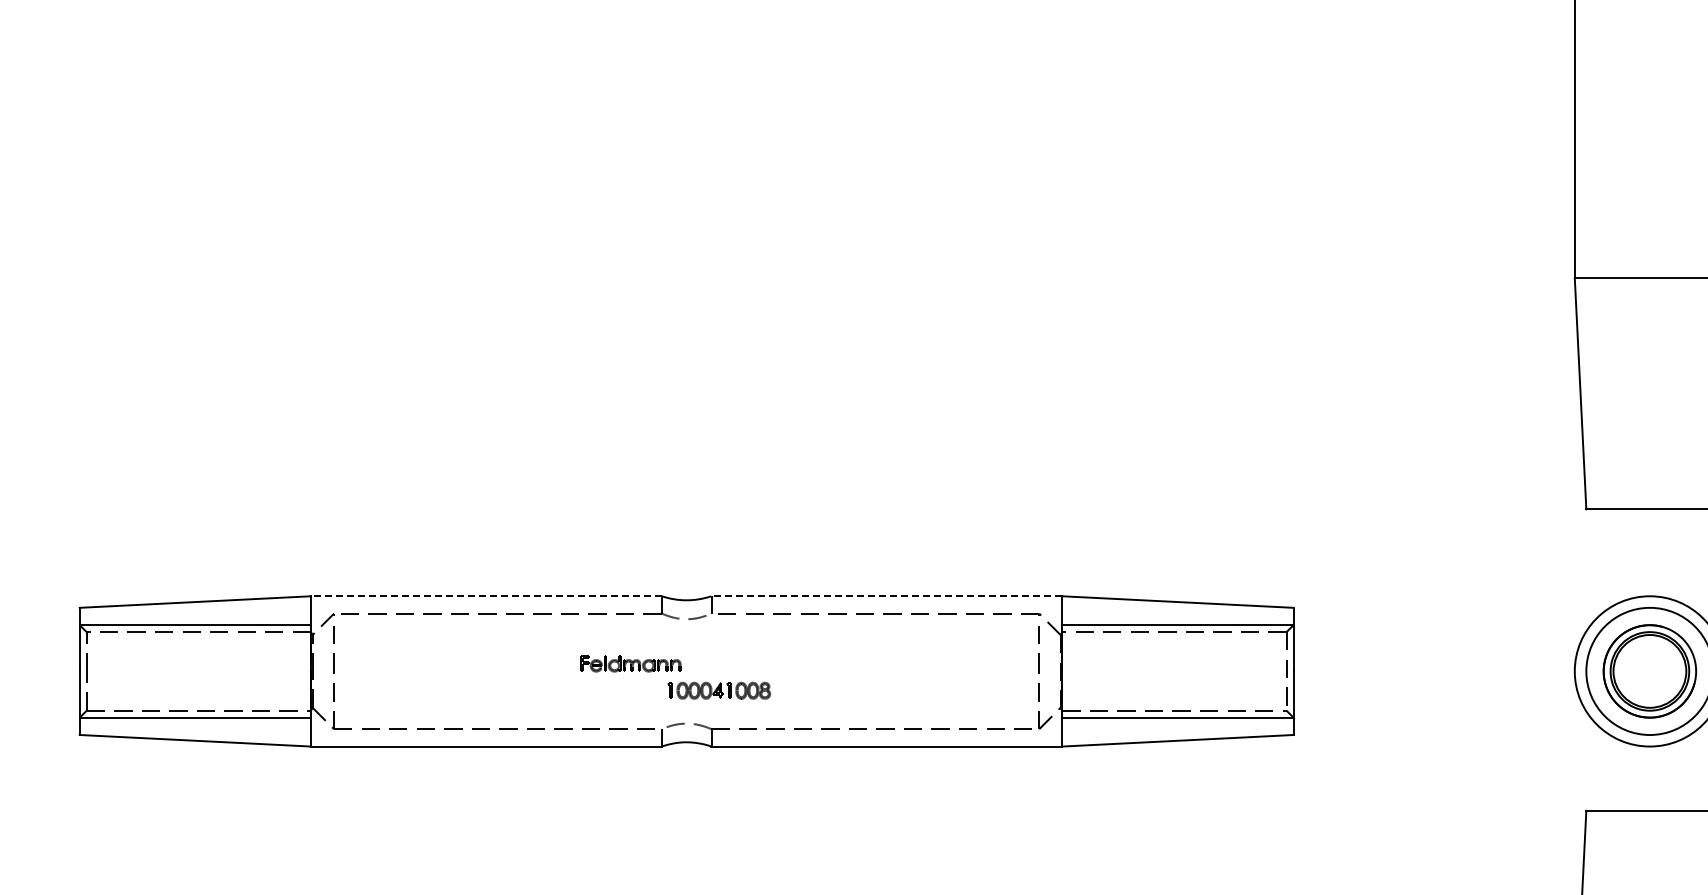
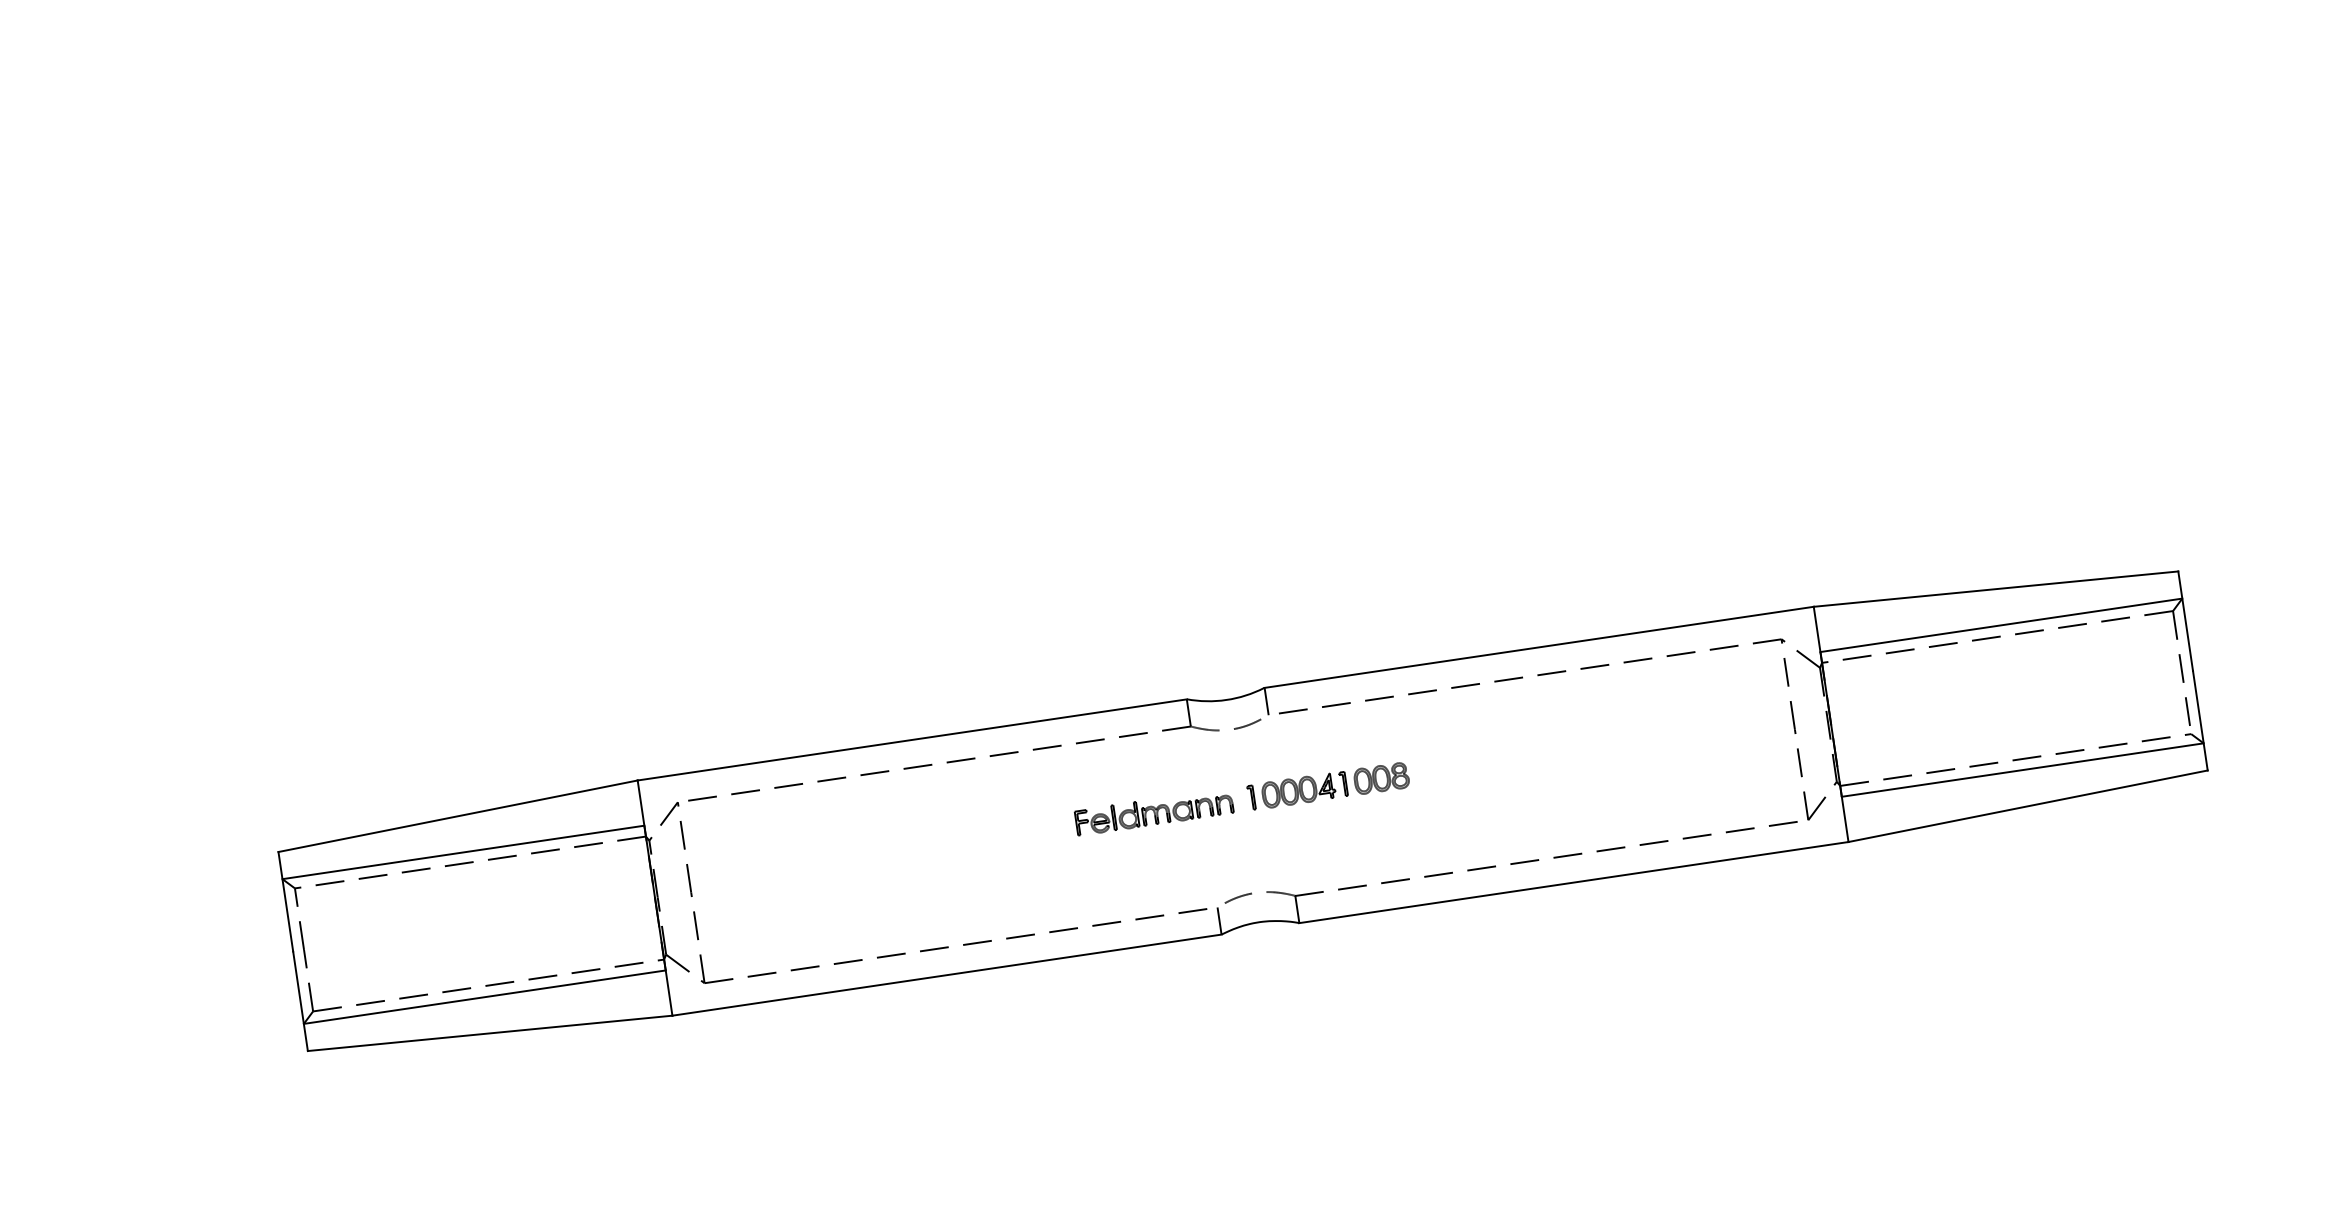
line: (485, 596) -> (910, 740), dashed -> solid
line: (886, 596) -> (1538, 647), dashed -> solid
part: (719, 690) -> (1328, 785), moved

